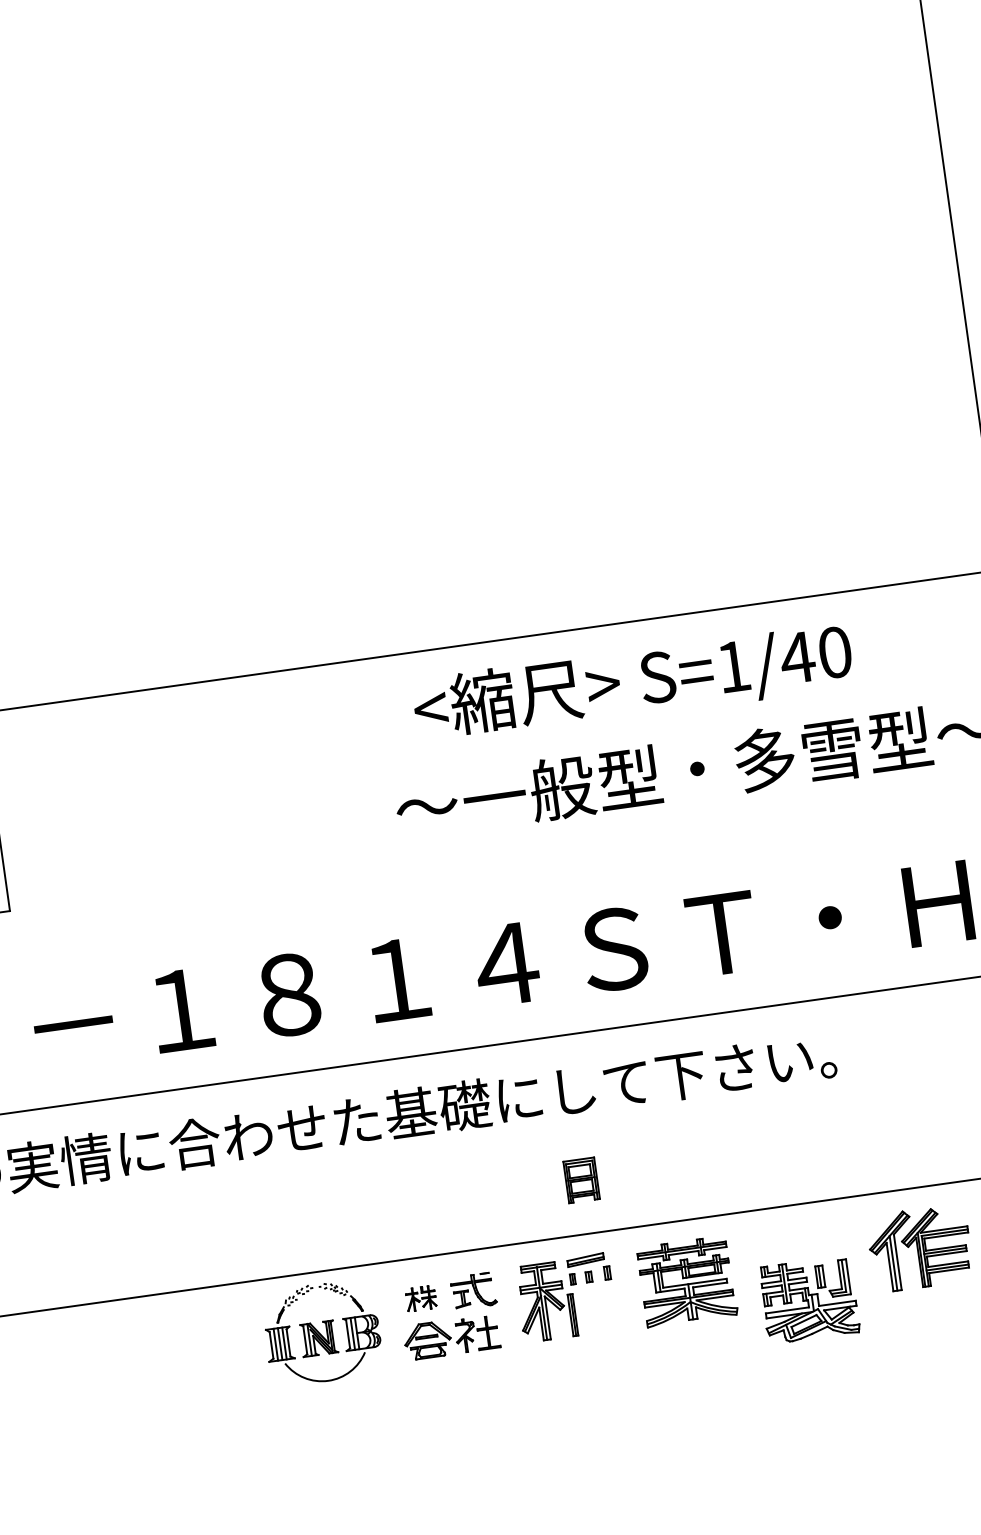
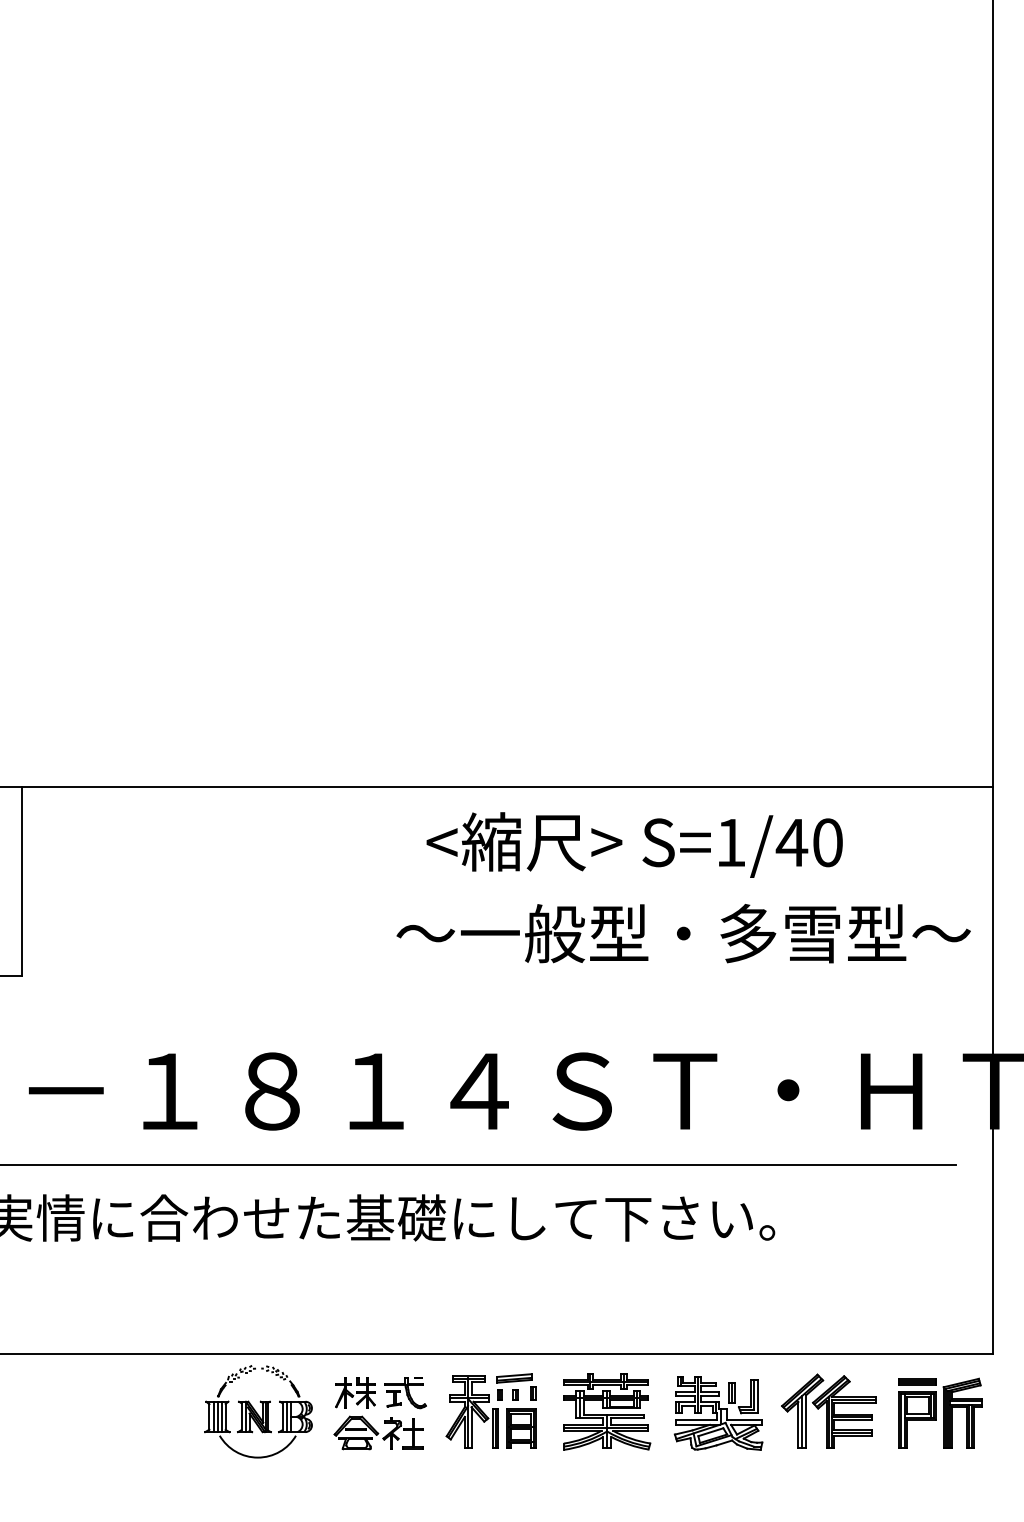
part: (581, 1180) -> (521, 1428), moved
part: (421, 1298) -> (355, 1392), size x1.43
part: (809, 1300) -> (718, 1413), moved

